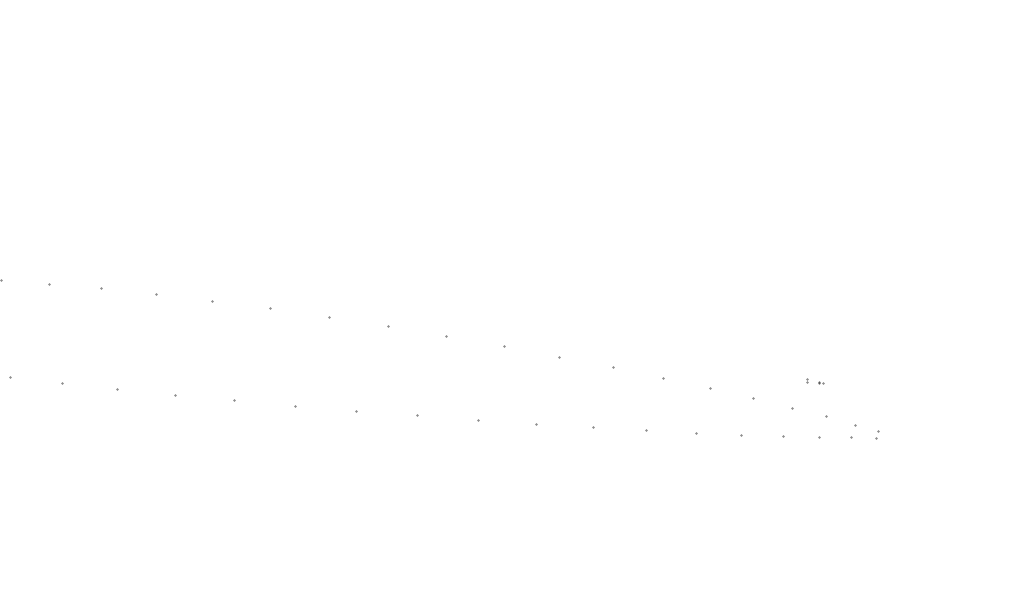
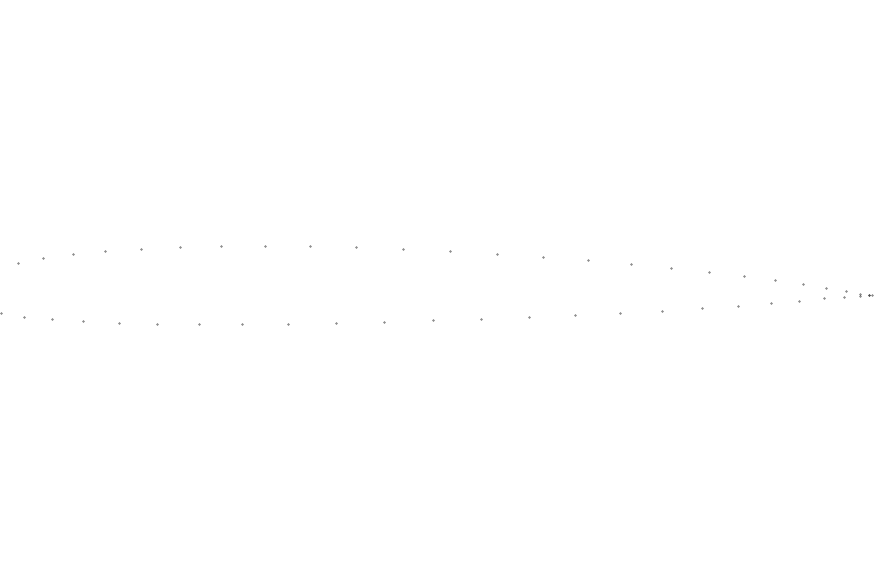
part: (815, 382) -> (866, 295), moved

